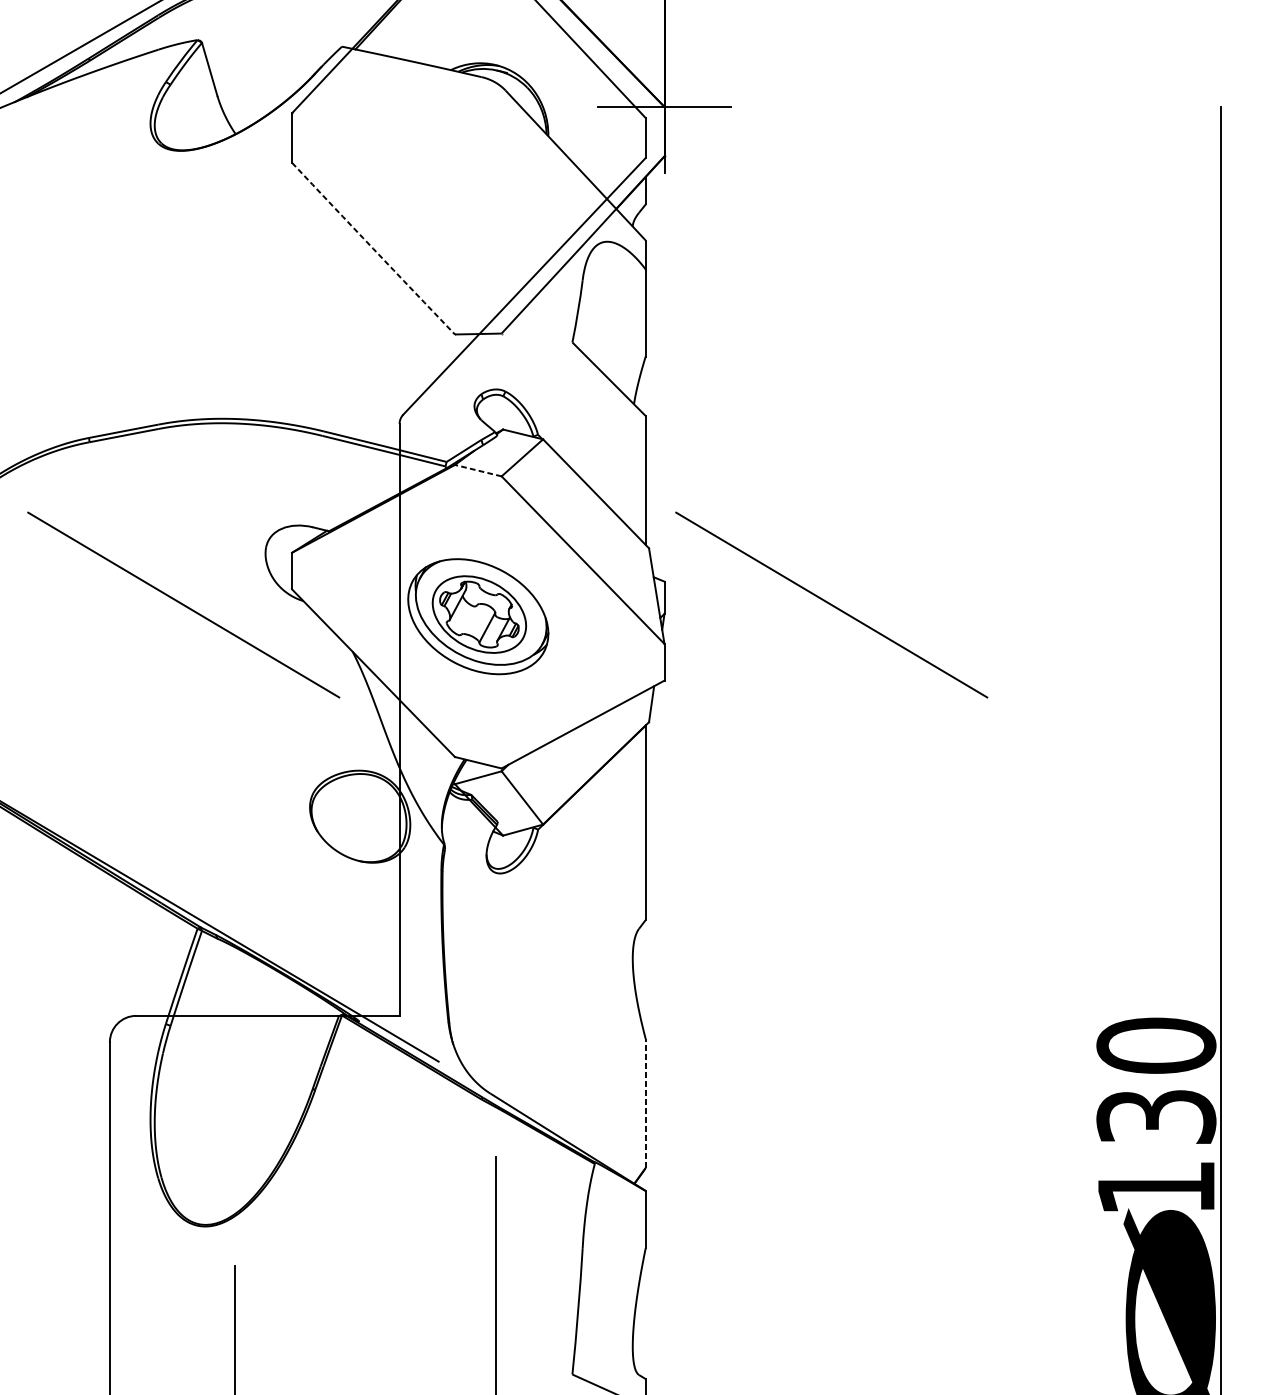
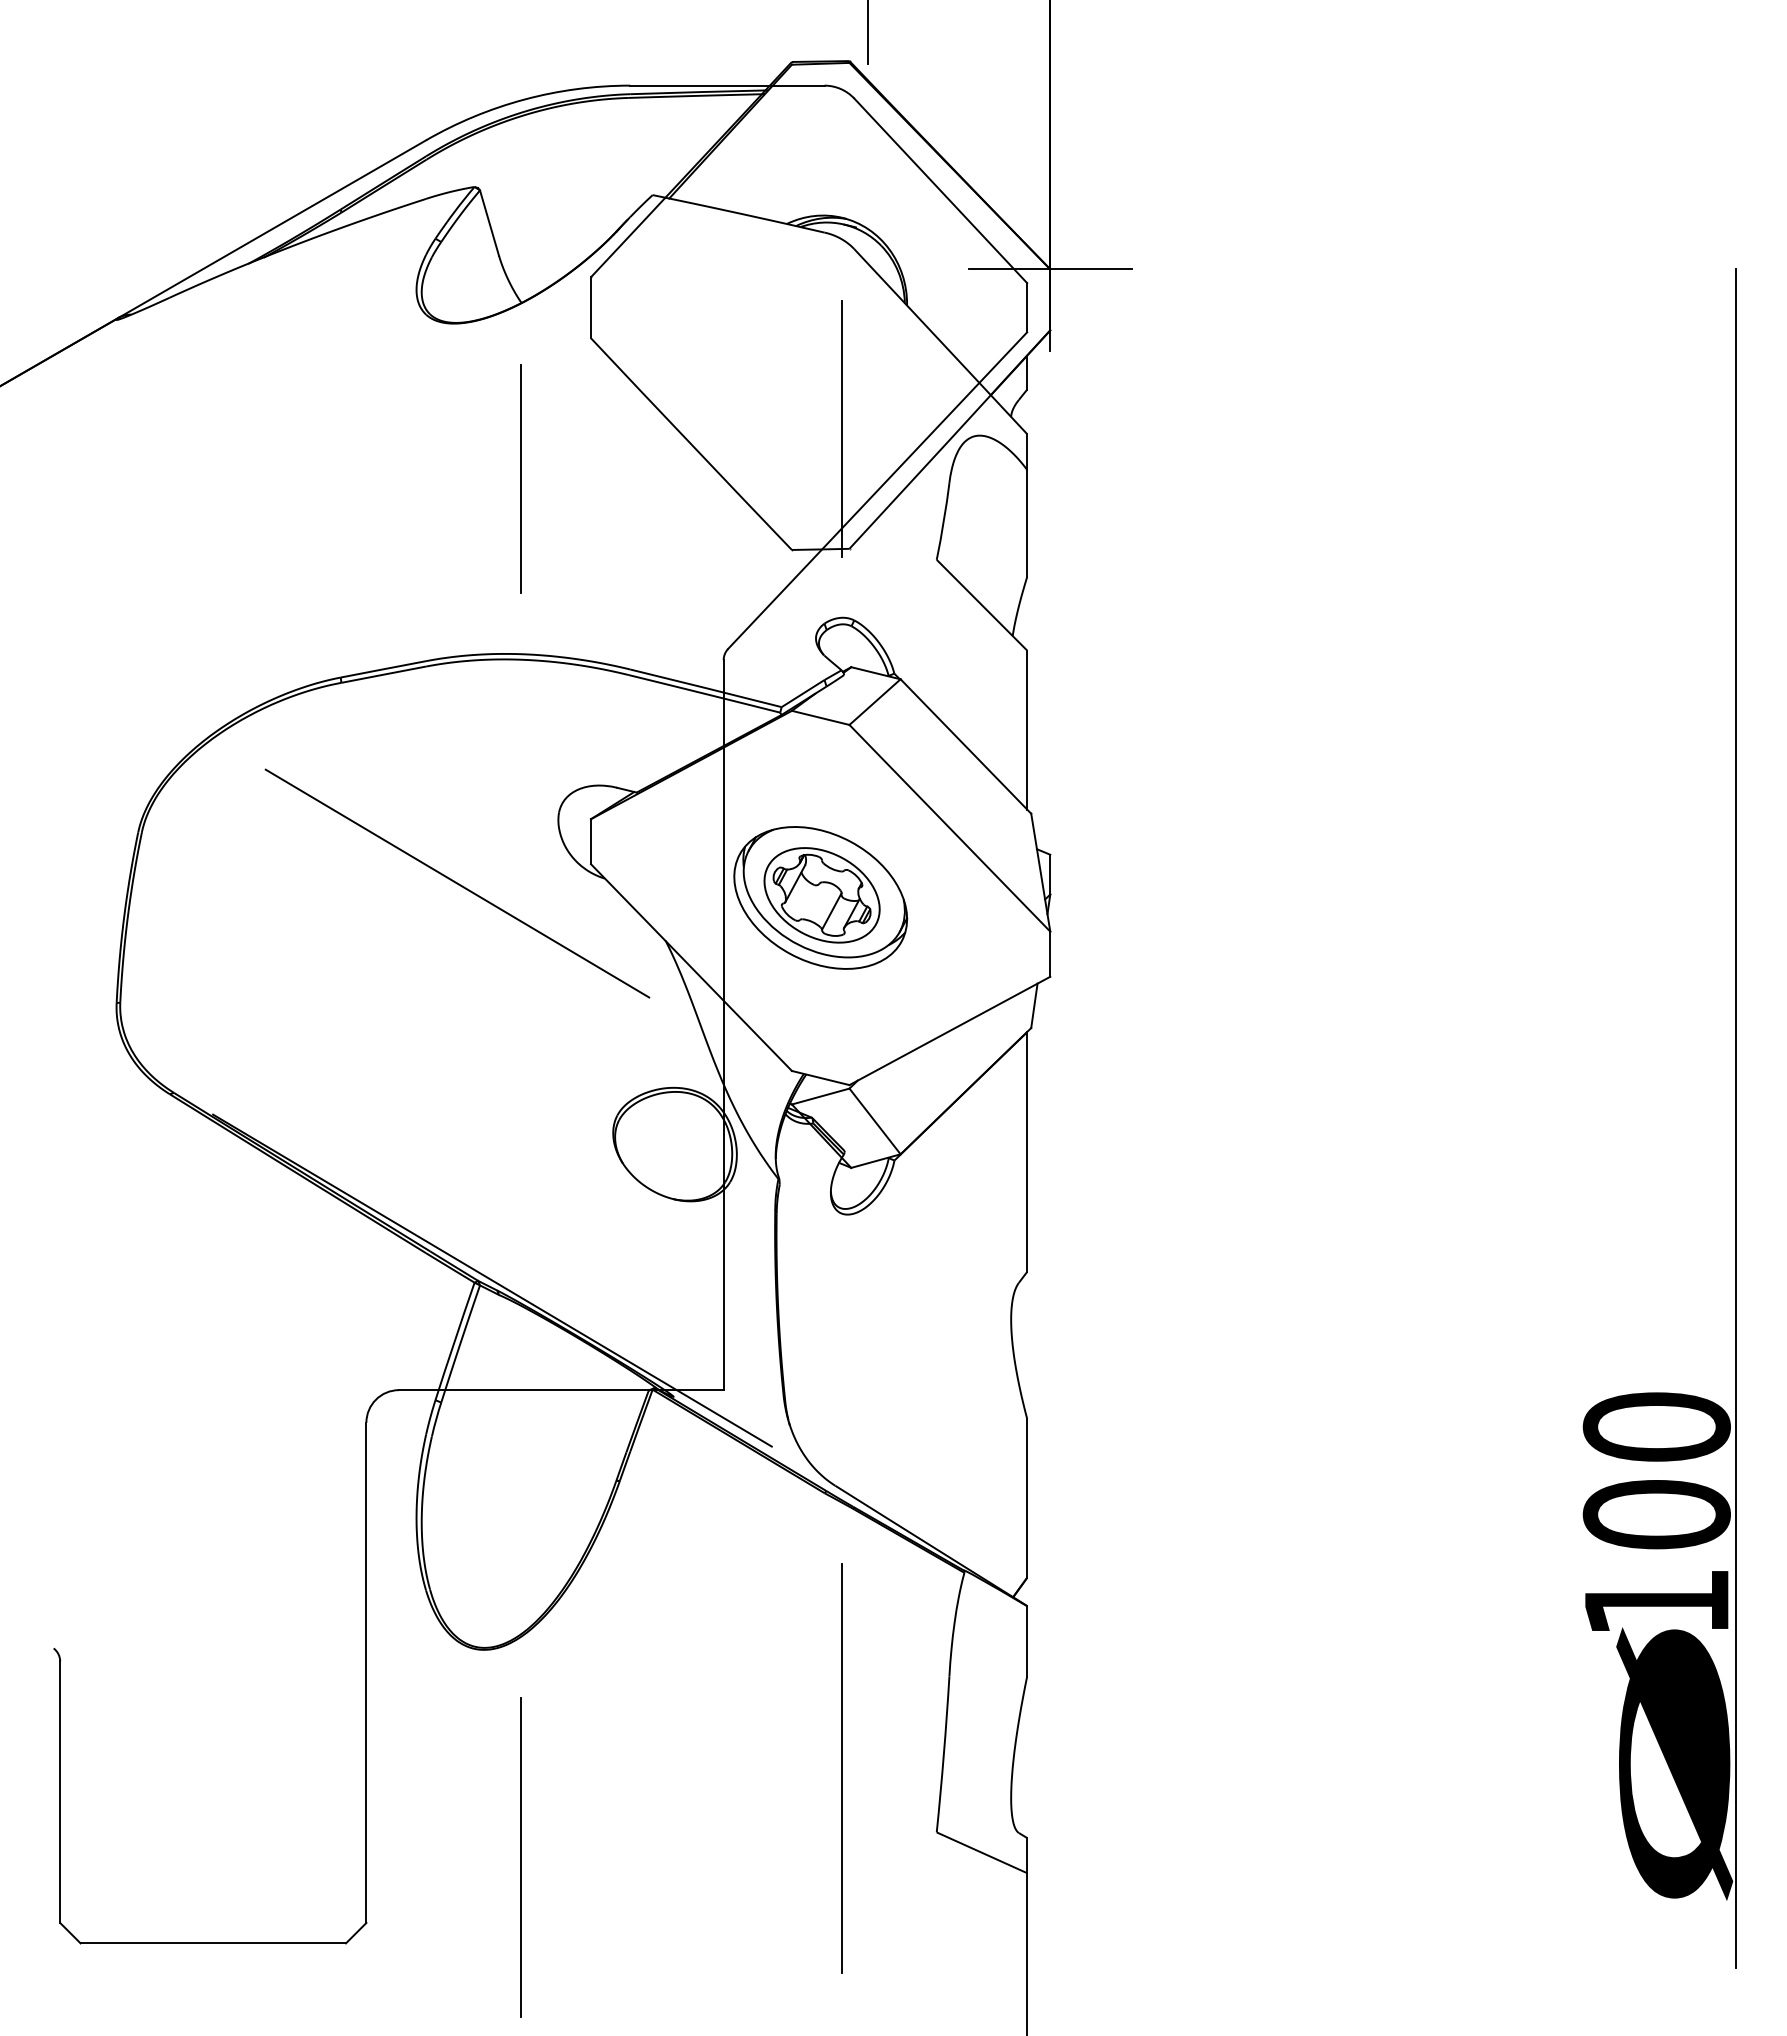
line: (495, 235) -> (842, 428), added
arc: (373, 248) -> (691, 444), dashed -> solid
line: (234, 276) -> (520, 478), added
line: (478, 470) -> (820, 717), dashed -> solid
line: (831, 604) -> (1256, 883), removed
line: (646, 1103) -> (1027, 1498), dashed -> solid
text: (1156, 1116) -> (1656, 1514), 130 -> 100

